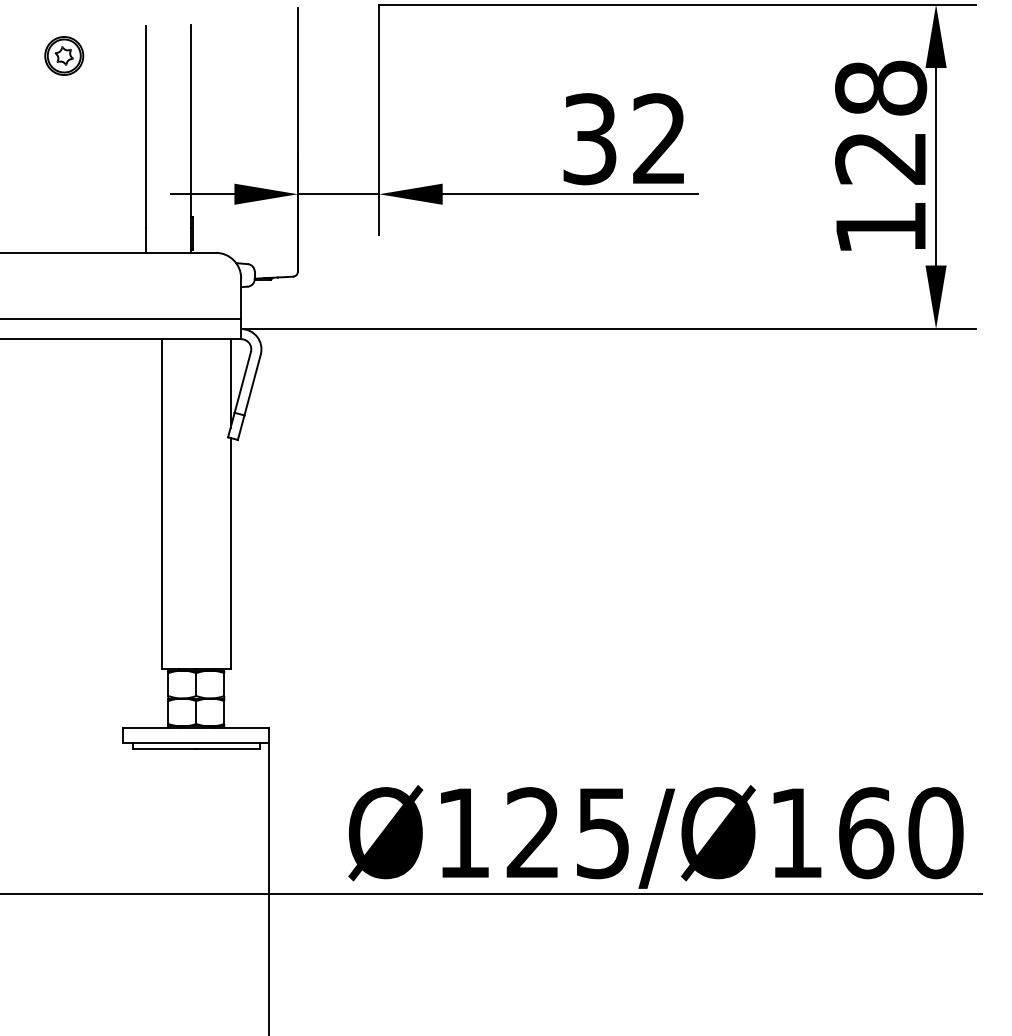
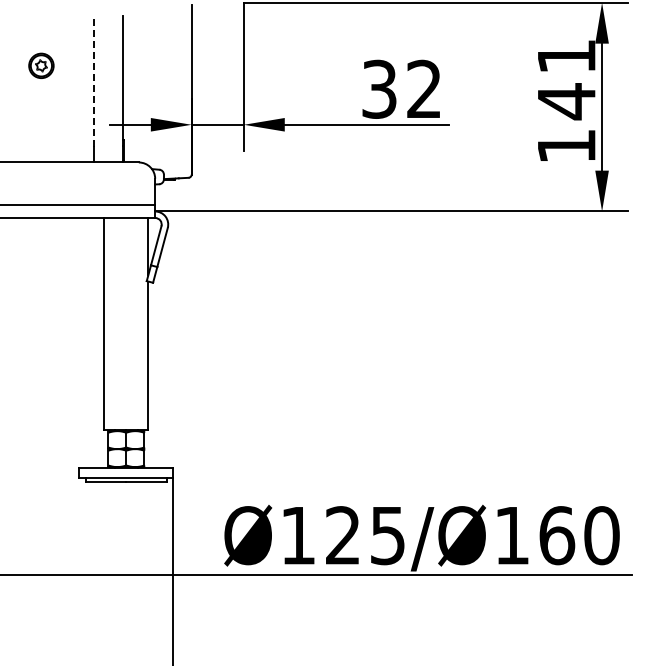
part: (64, 55) -> (41, 65), moved
text: (880, 123) -> (566, 79), 128 -> 141
line: (145, 126) -> (93, 81), solid -> dashed

